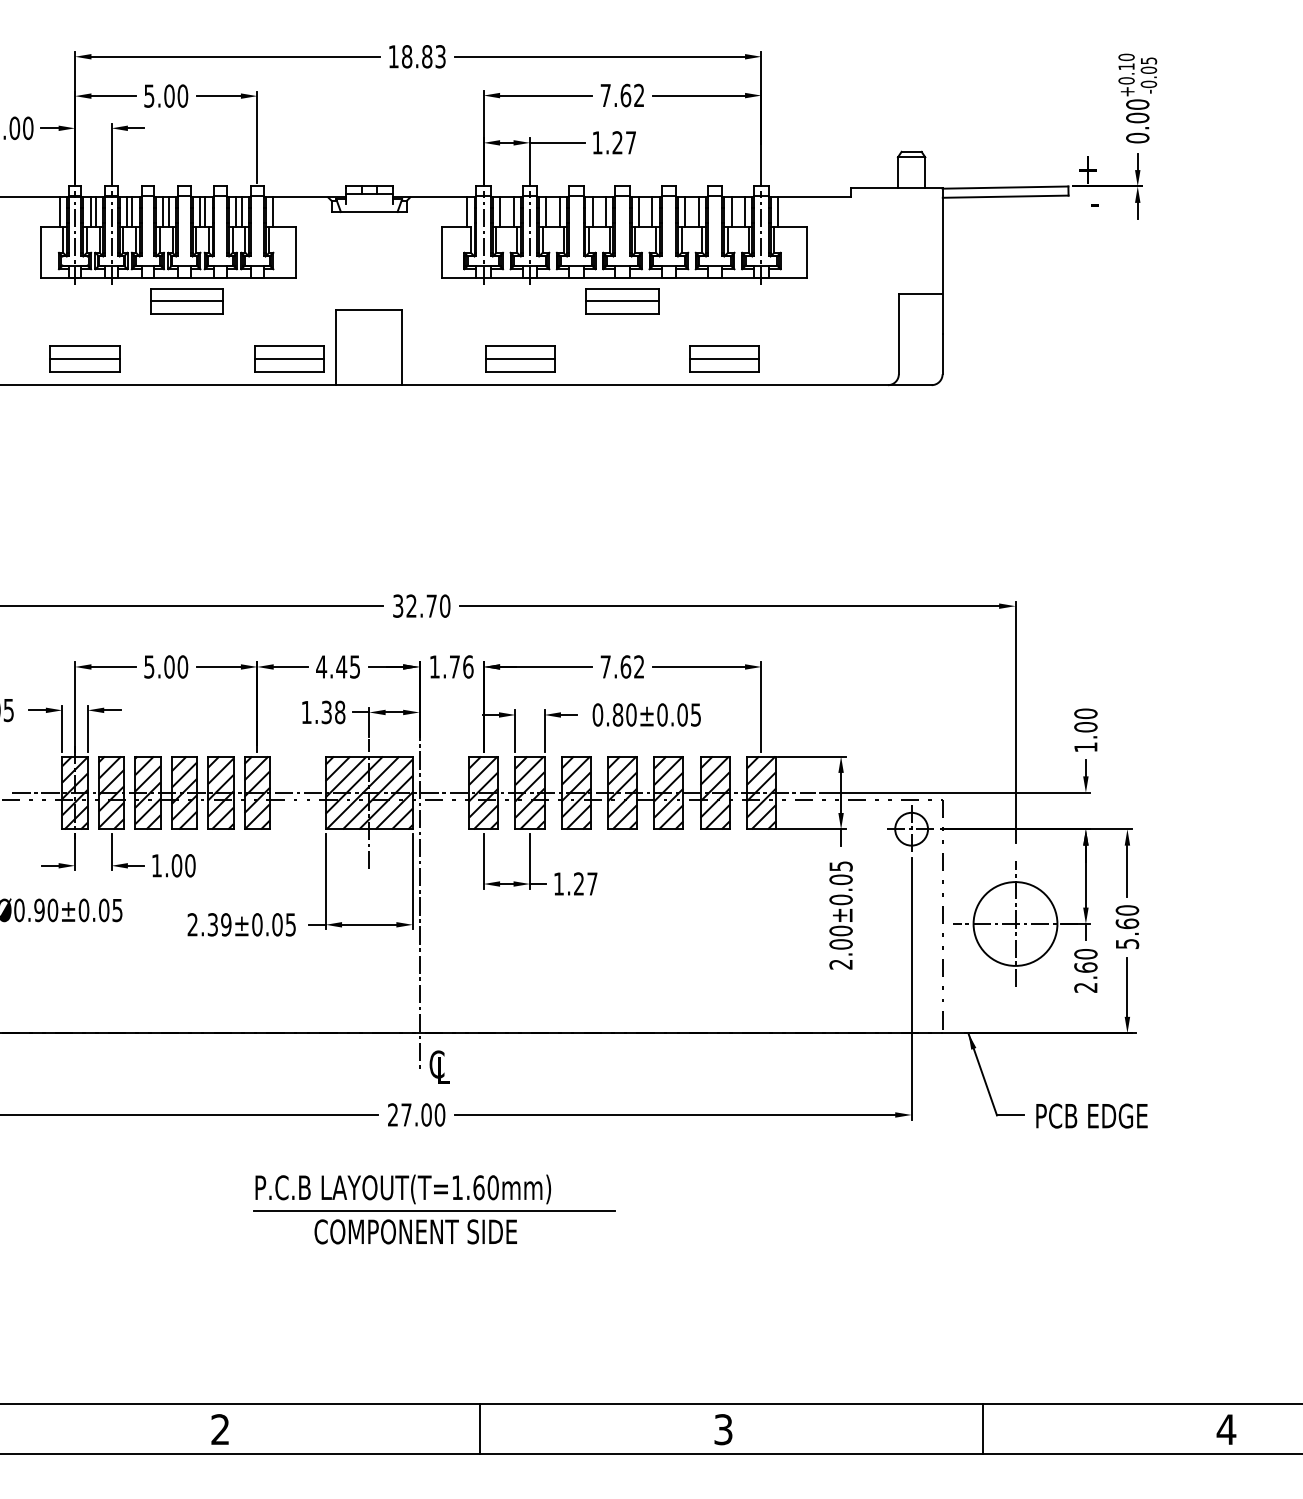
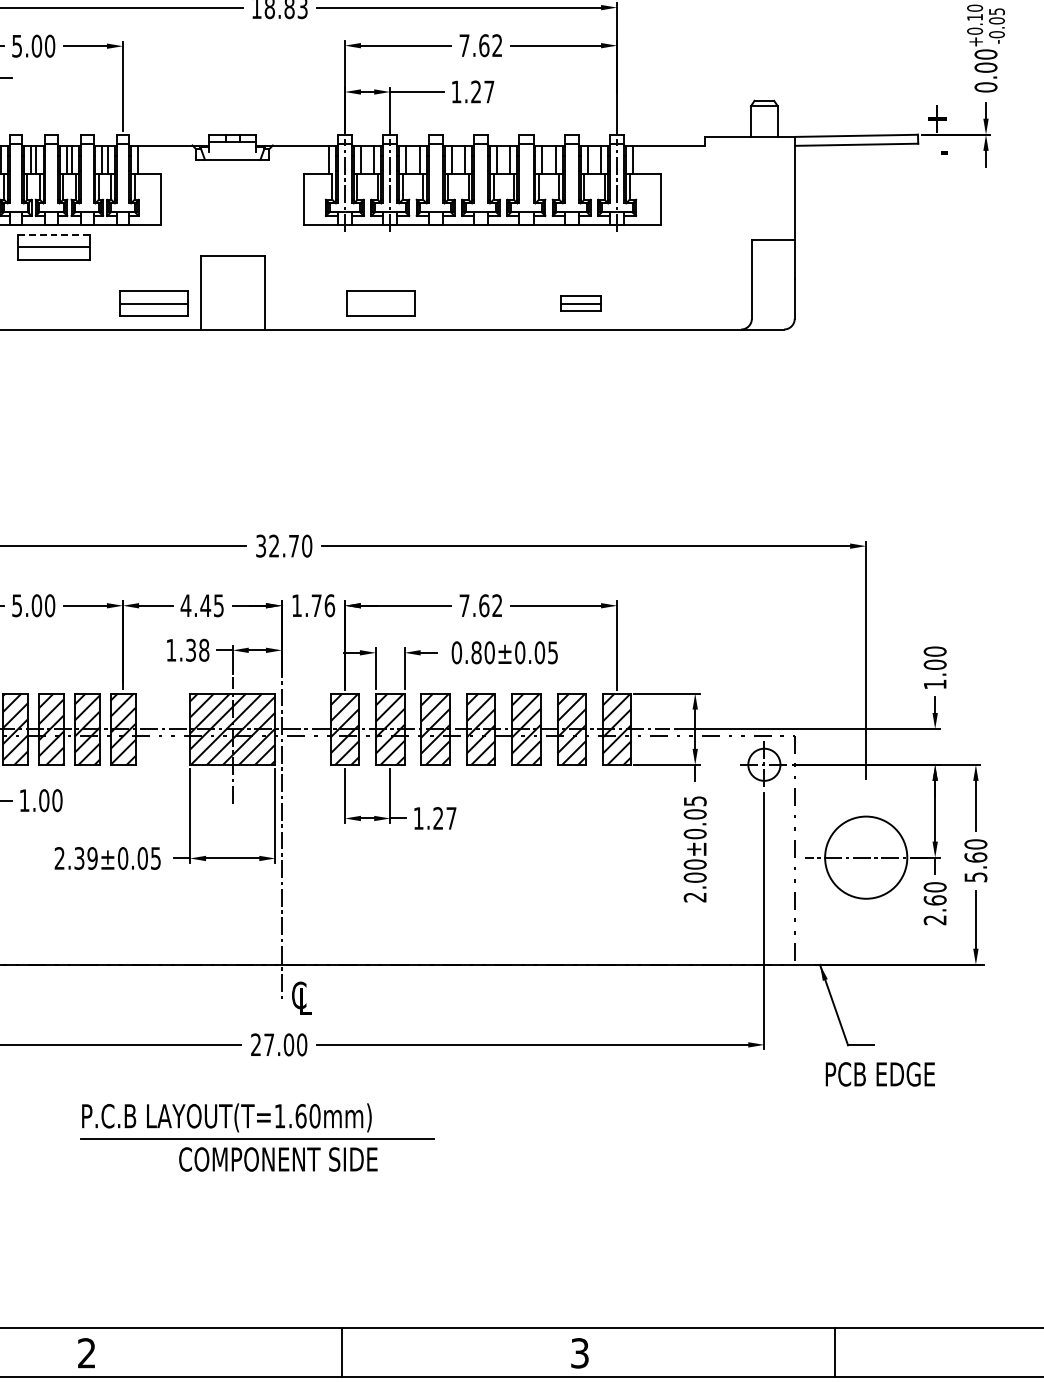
line: (186, 288) -> (53, 234), solid -> dashed
part: (622, 301) -> (480, 247), removed
line: (519, 358) -> (380, 303), removed
part: (724, 358) -> (580, 303), size x0.6
line: (1015, 923) -> (866, 857), removed
text: (1091, 1115) -> (879, 1073), moved
part: (434, 1192) -> (257, 1120), moved

